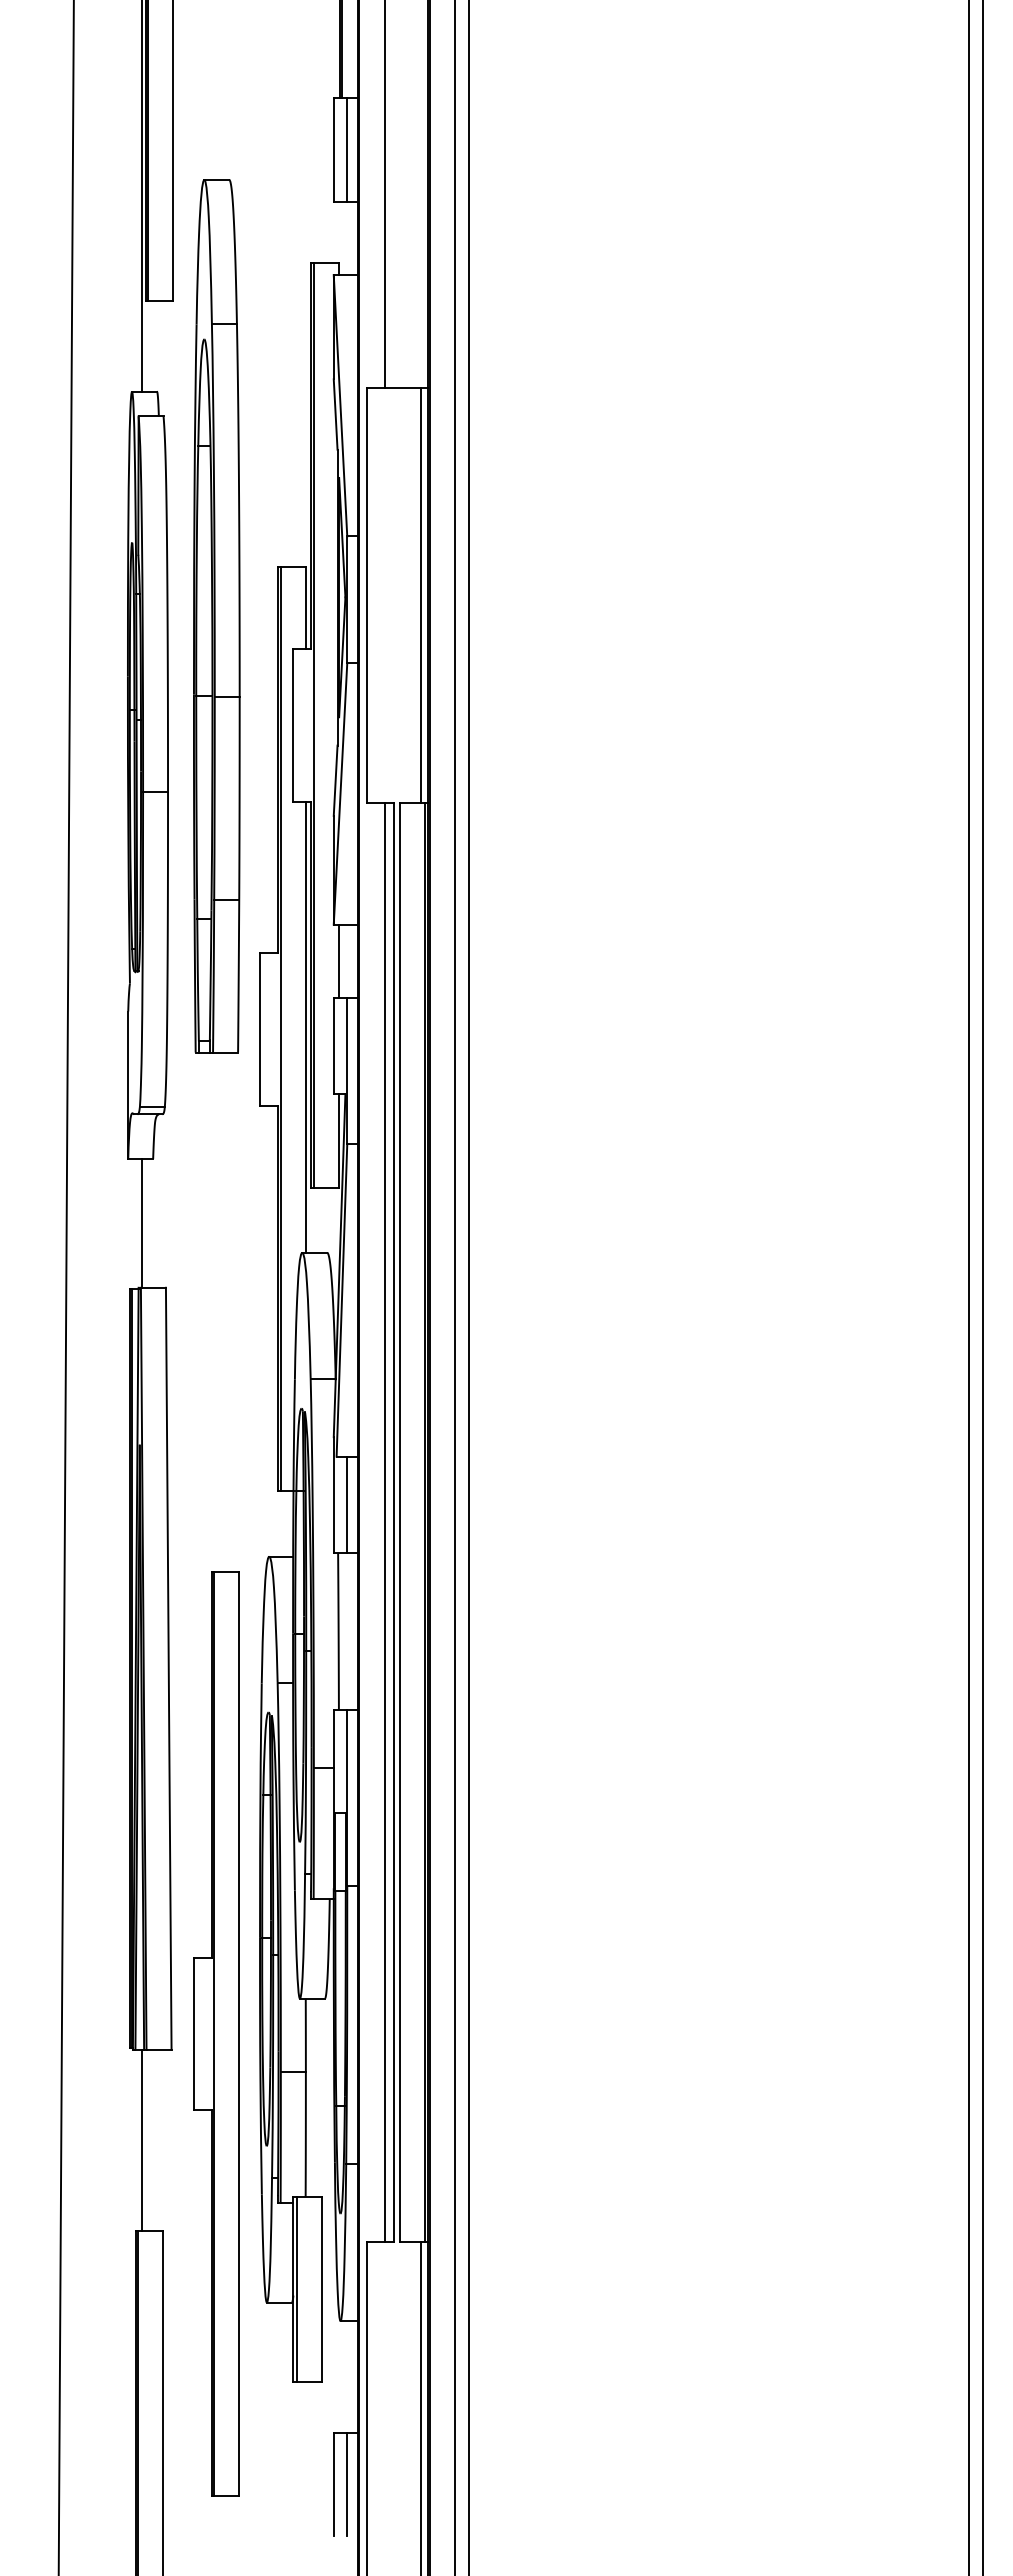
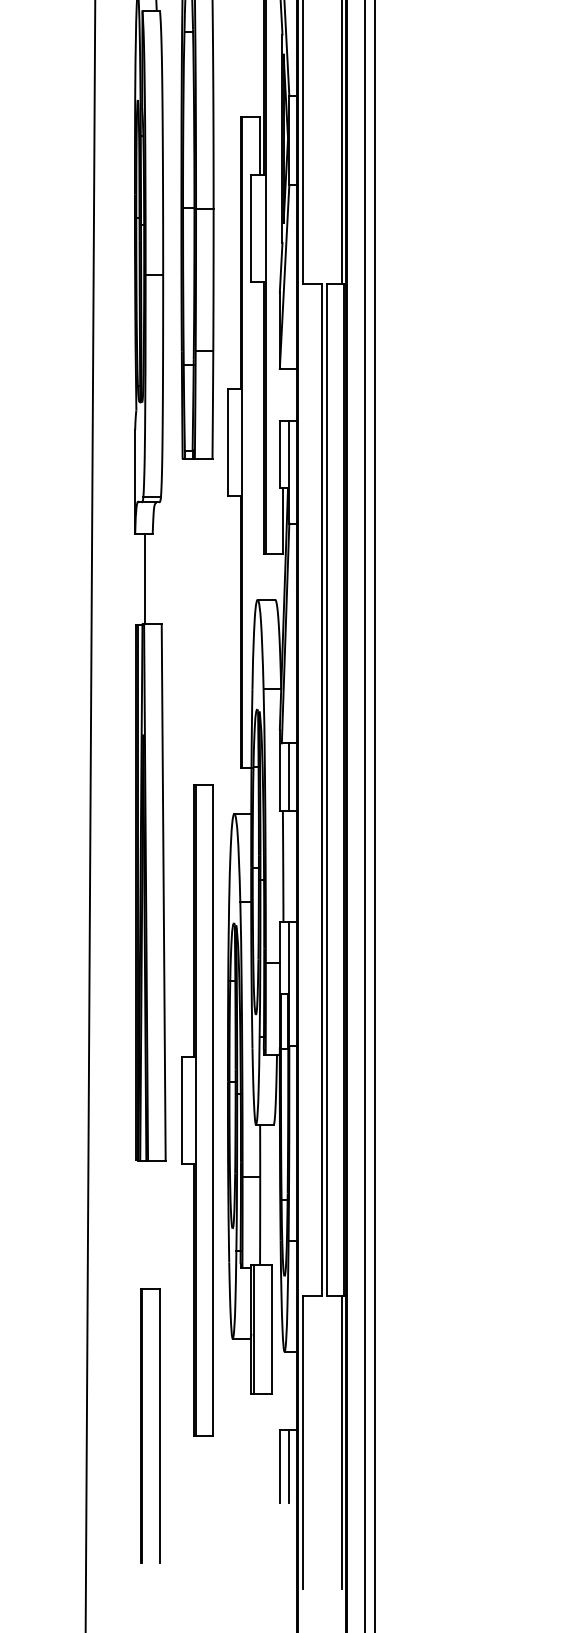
line: (338, 961) -> (283, 394), removed
line: (305, 1026) -> (259, 440), removed
line: (384, 1522) -> (315, 789), removed
part: (216, 2033) -> (197, 1109), moved
line: (141, 2140) -> (144, 1224), removed

